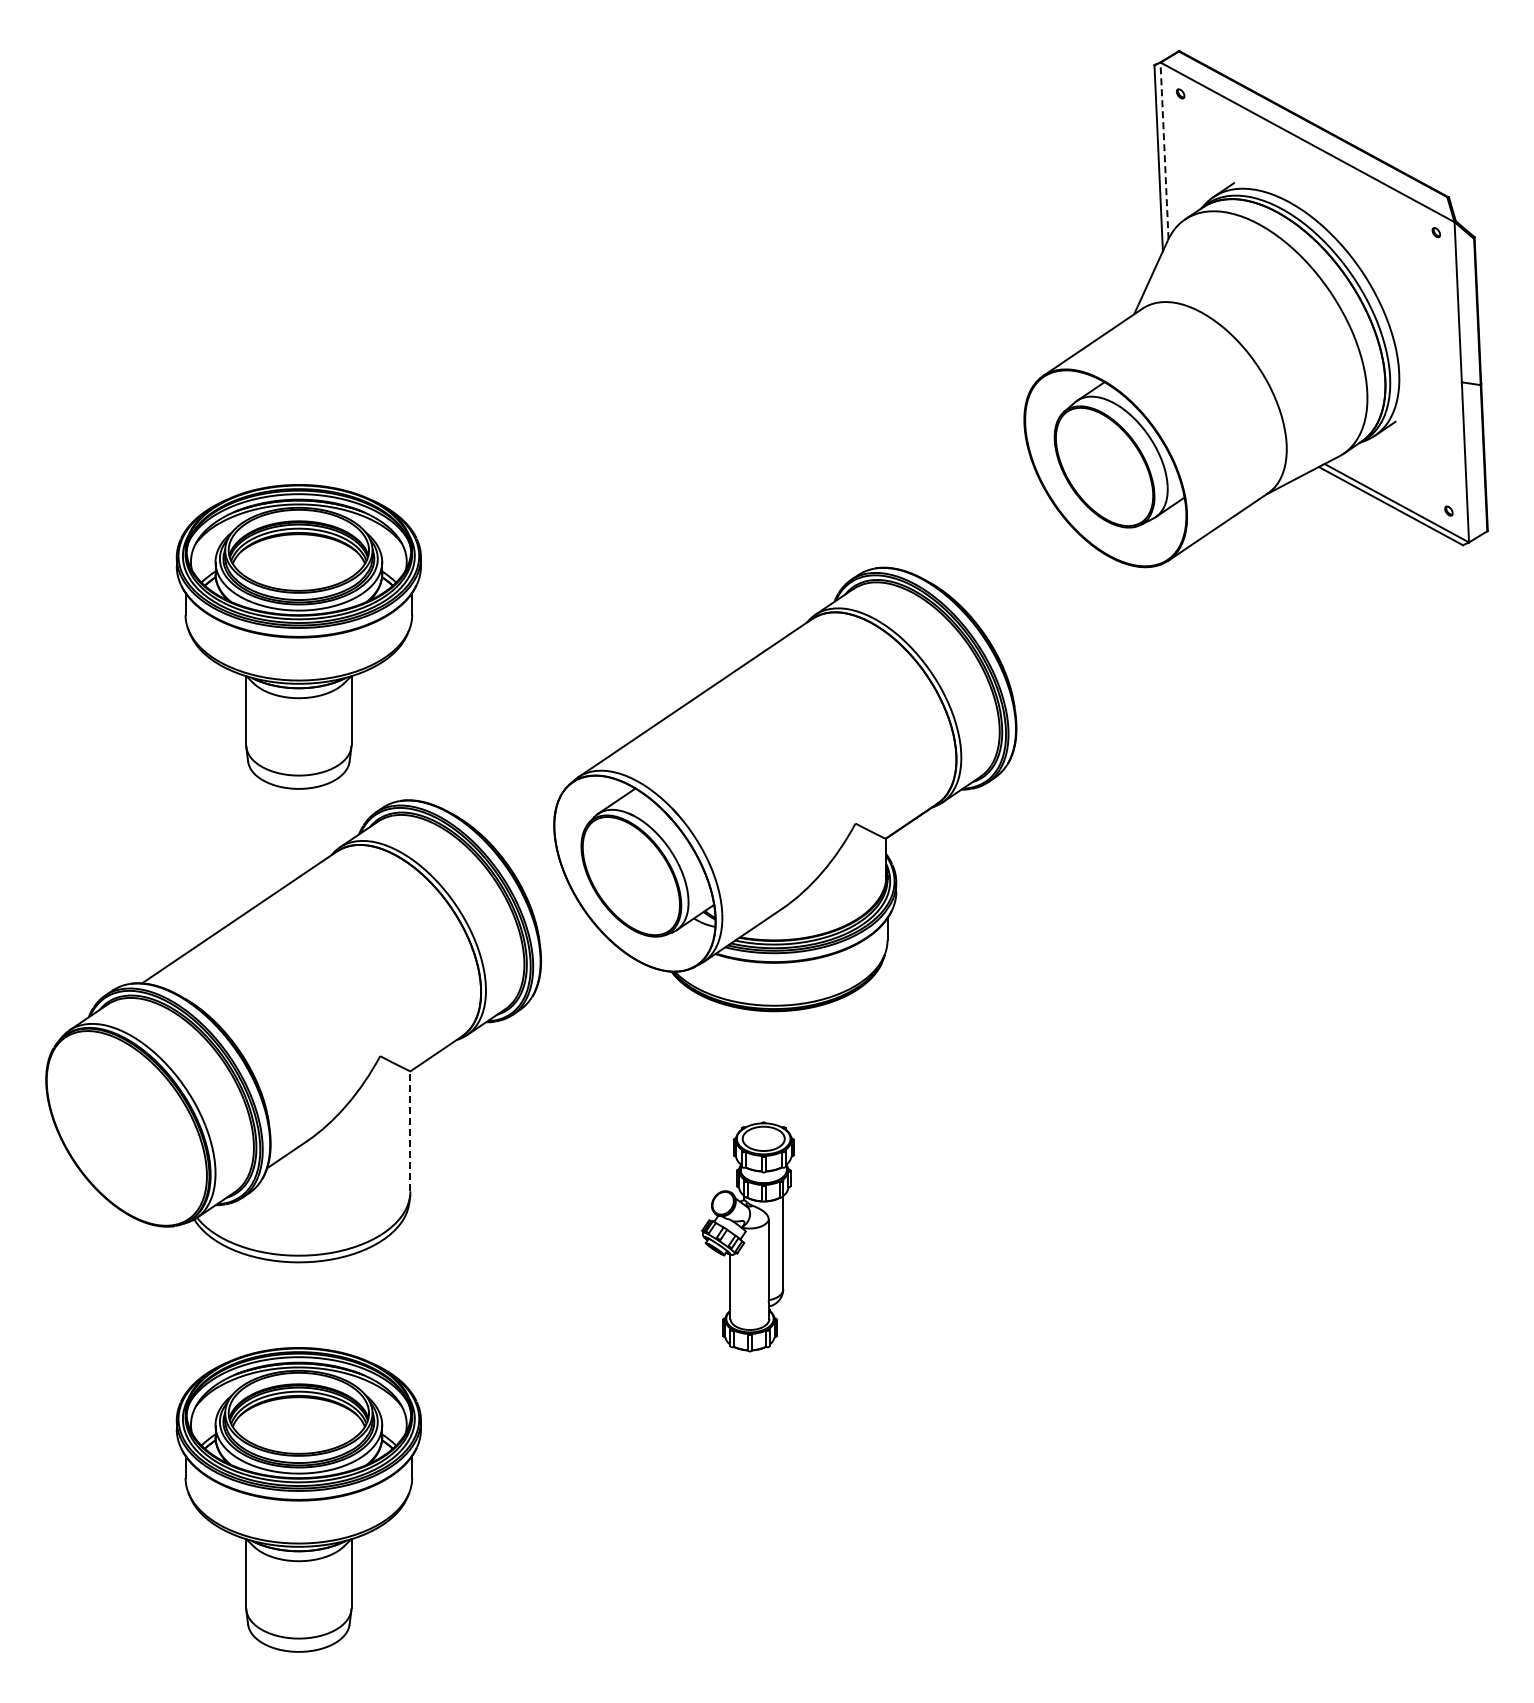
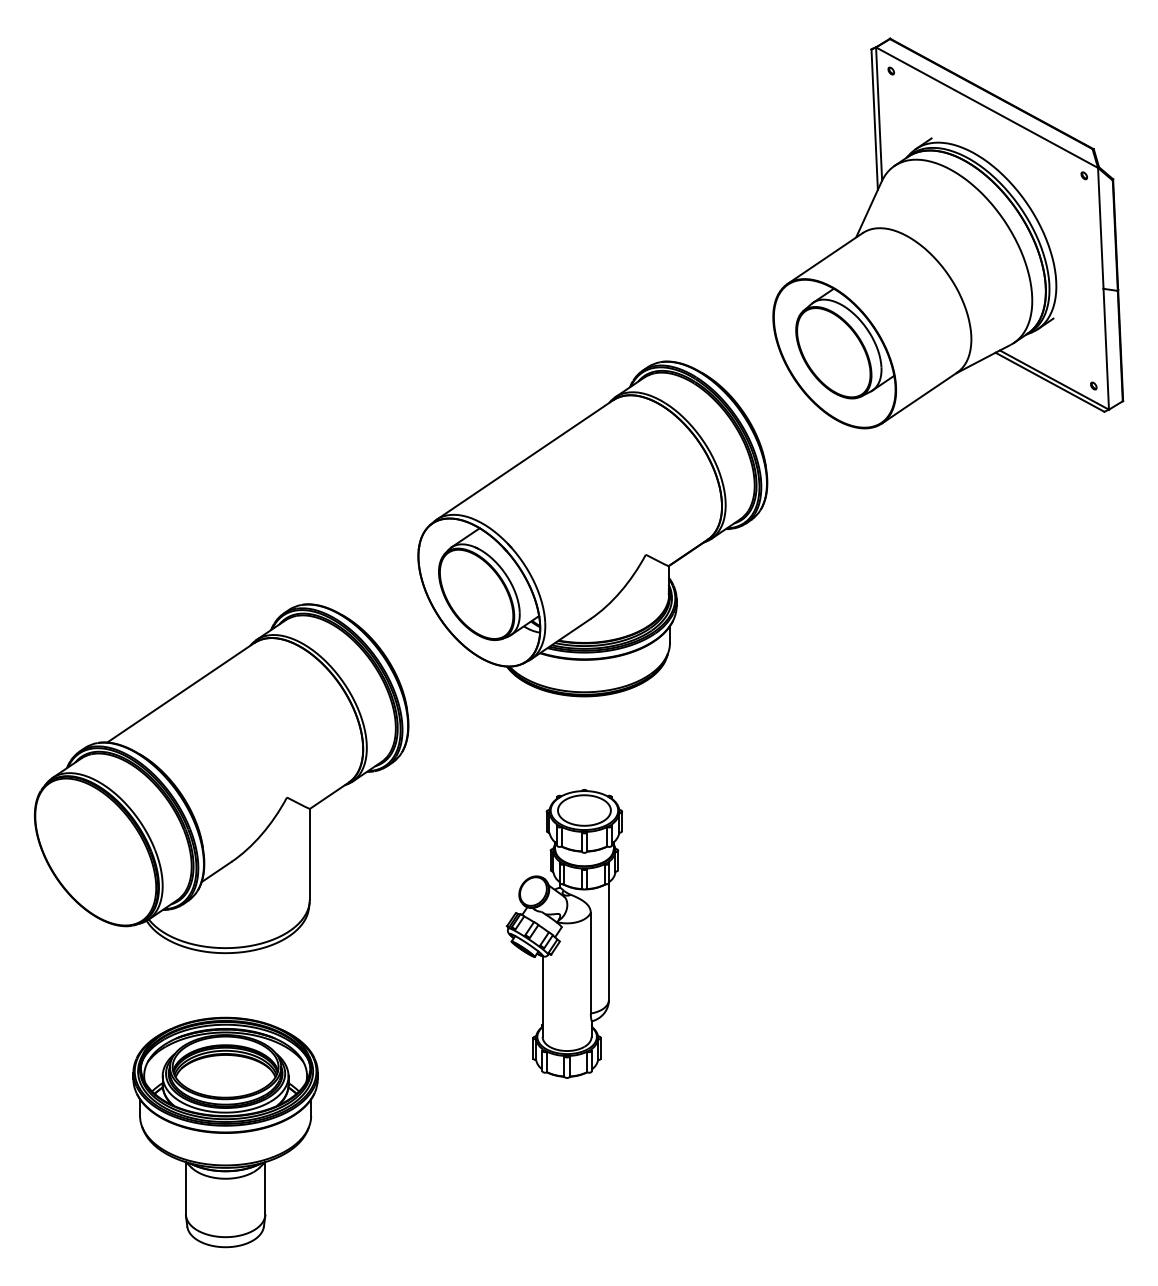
line: (1164, 150) -> (879, 113), dashed -> solid
part: (298, 636) -> (225, 480), removed
part: (785, 789) -> (592, 529), moved
line: (410, 1130) -> (309, 853), dashed -> solid
part: (747, 1236) -> (564, 933), size x1.67

